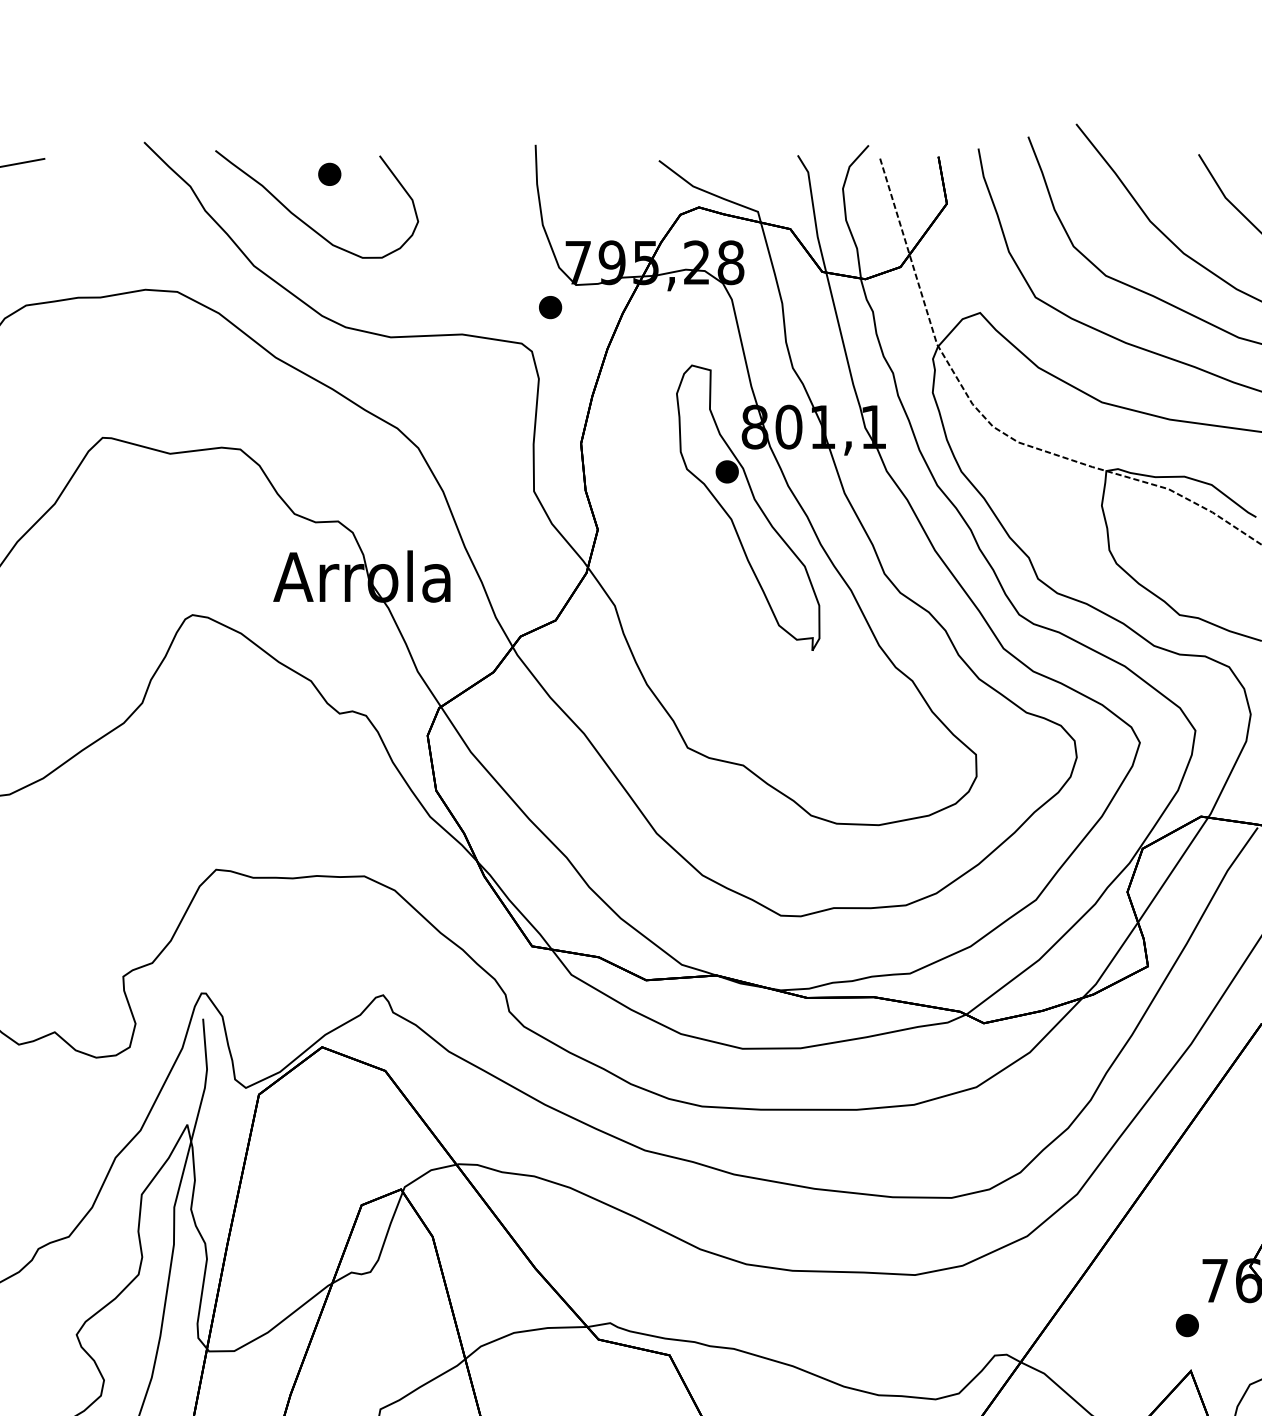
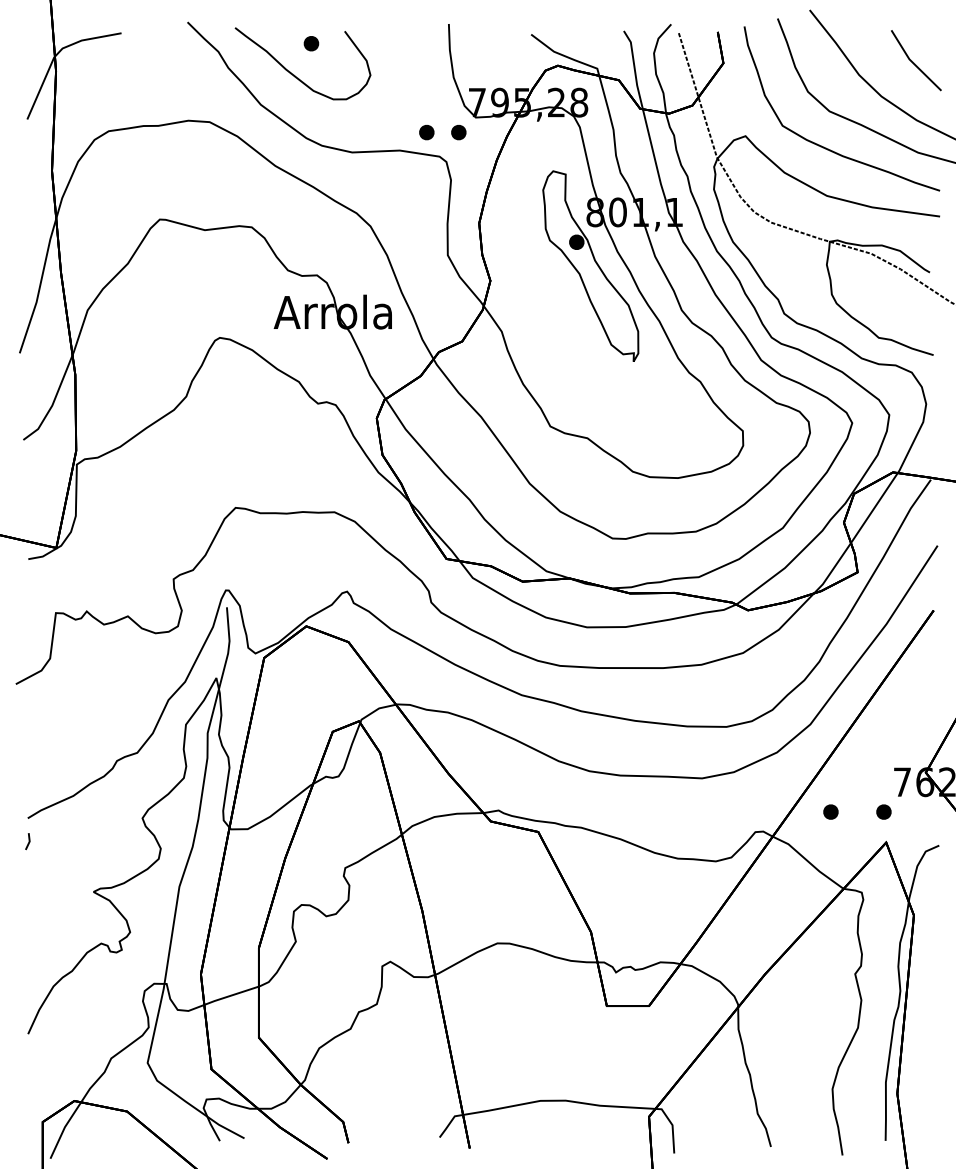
part: (502, 307) -> (426, 132), added
part: (1107, 1324) -> (830, 811), added

